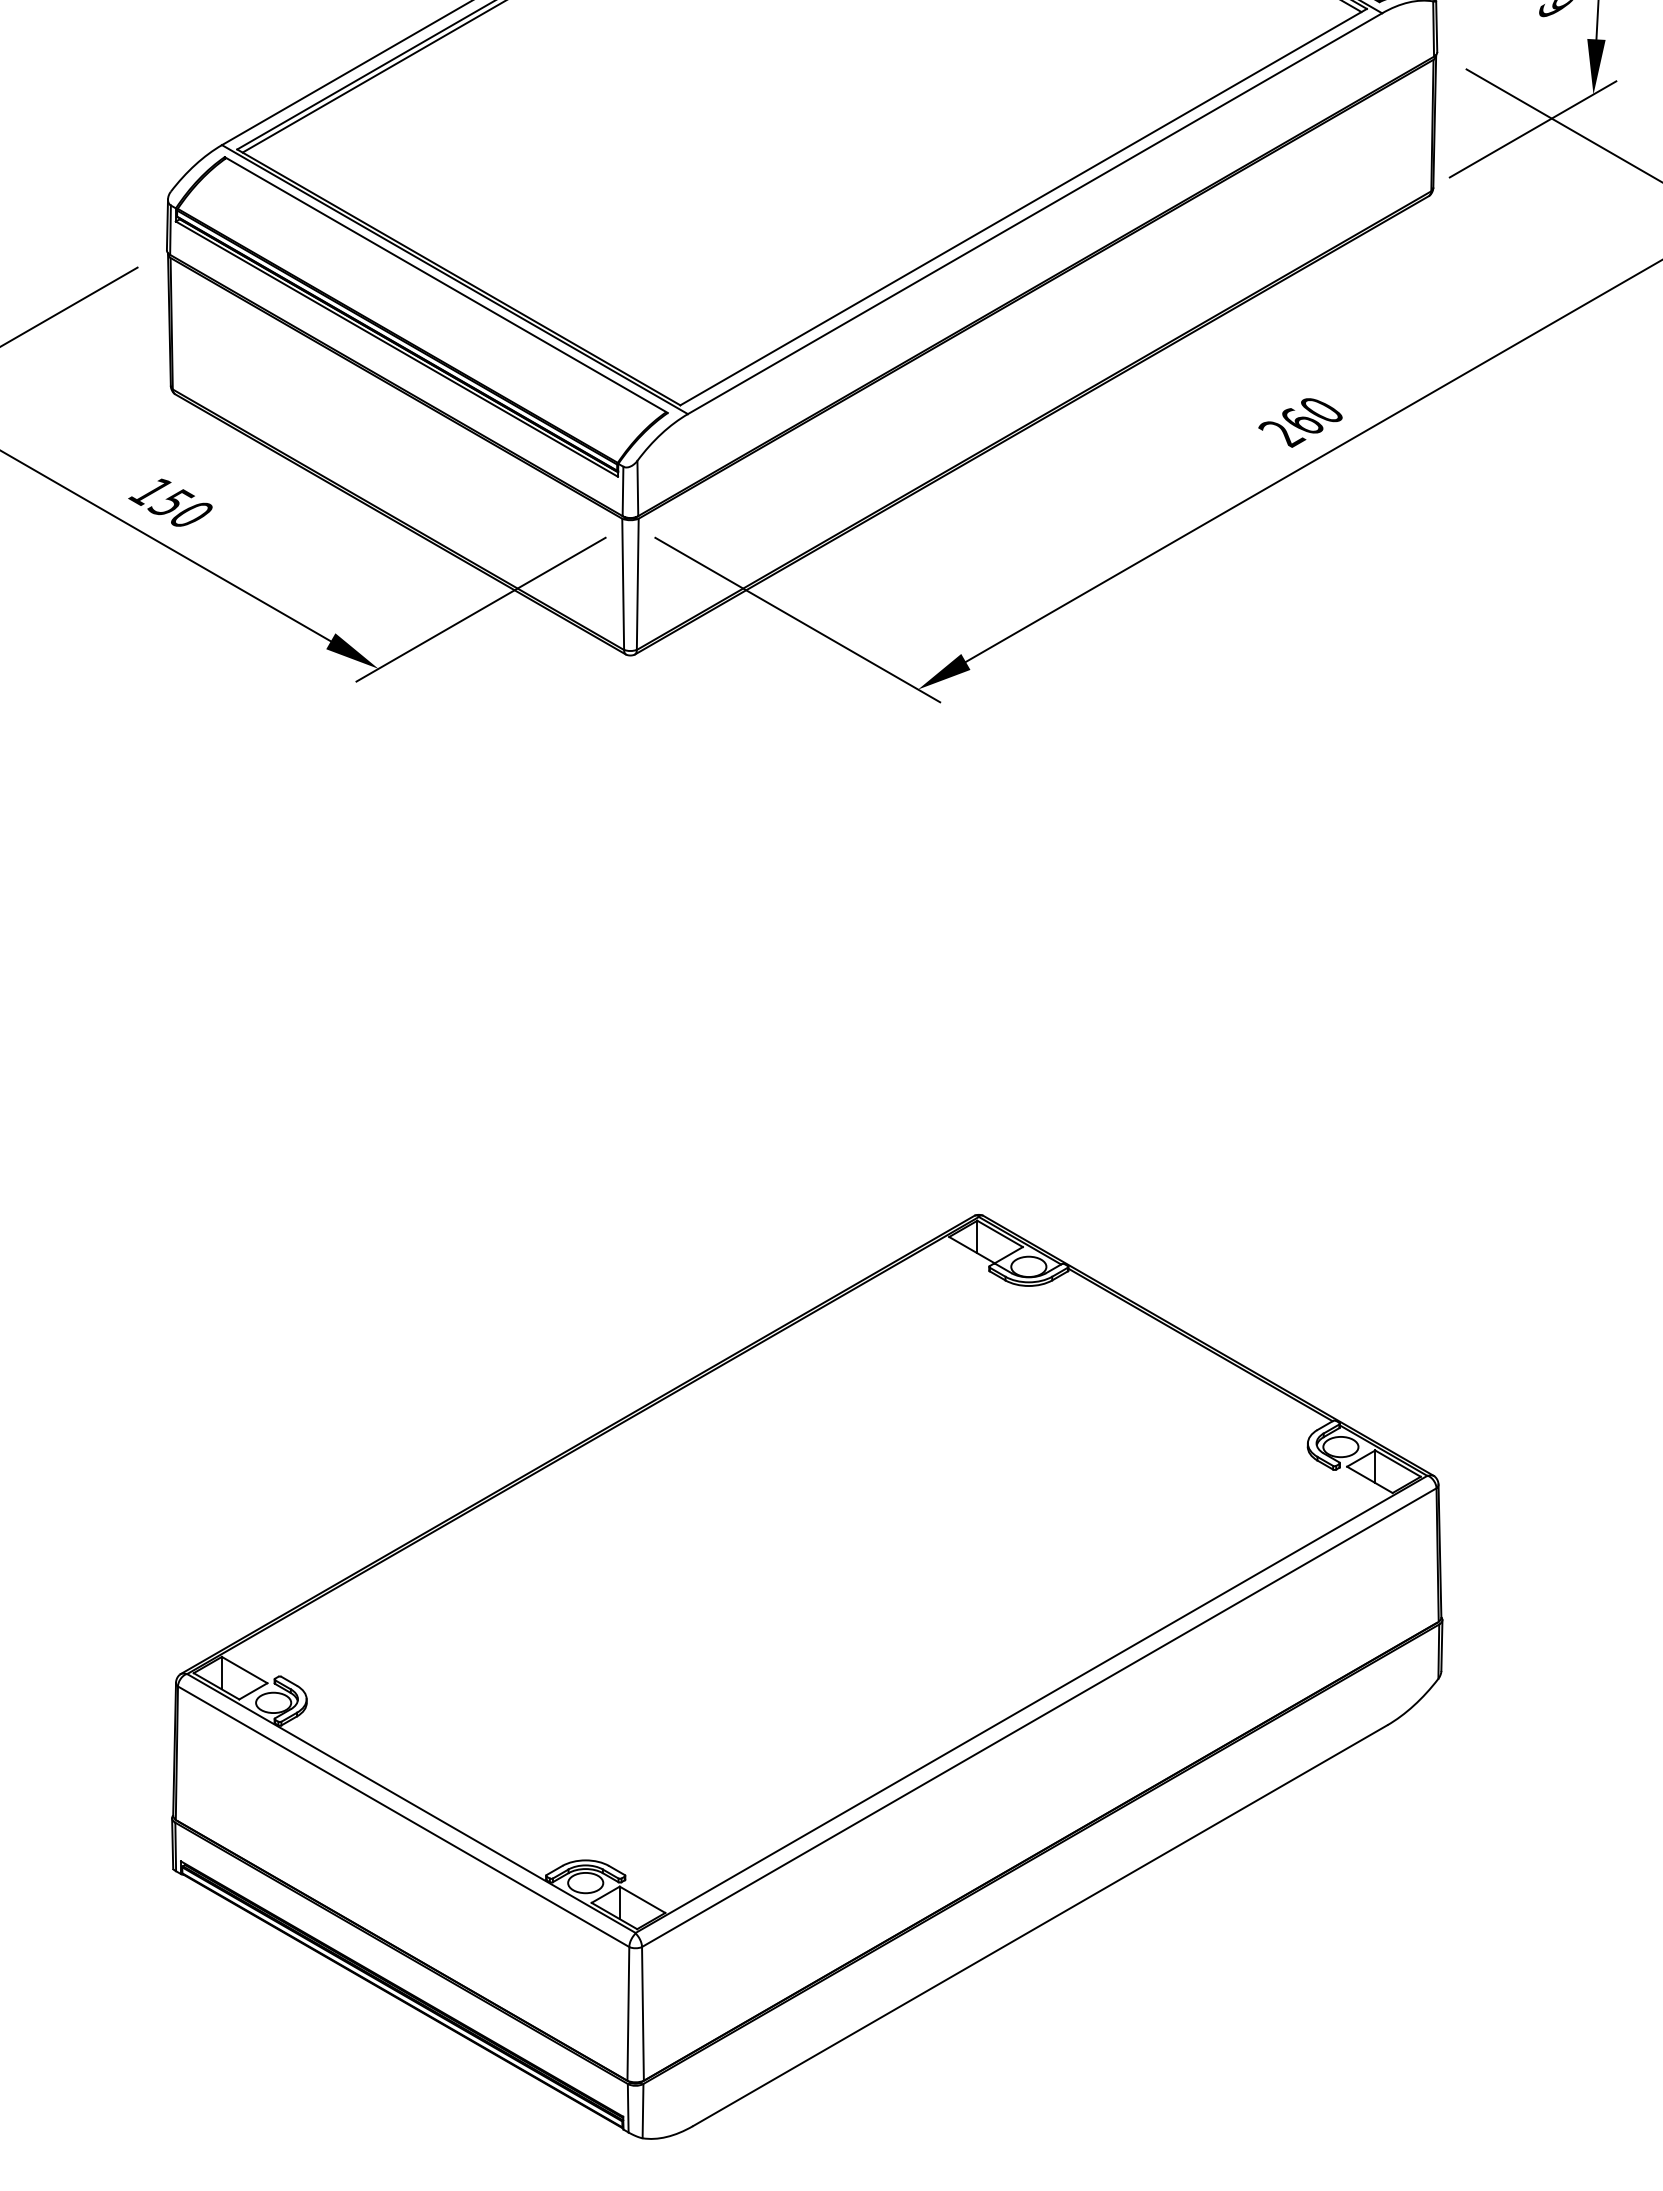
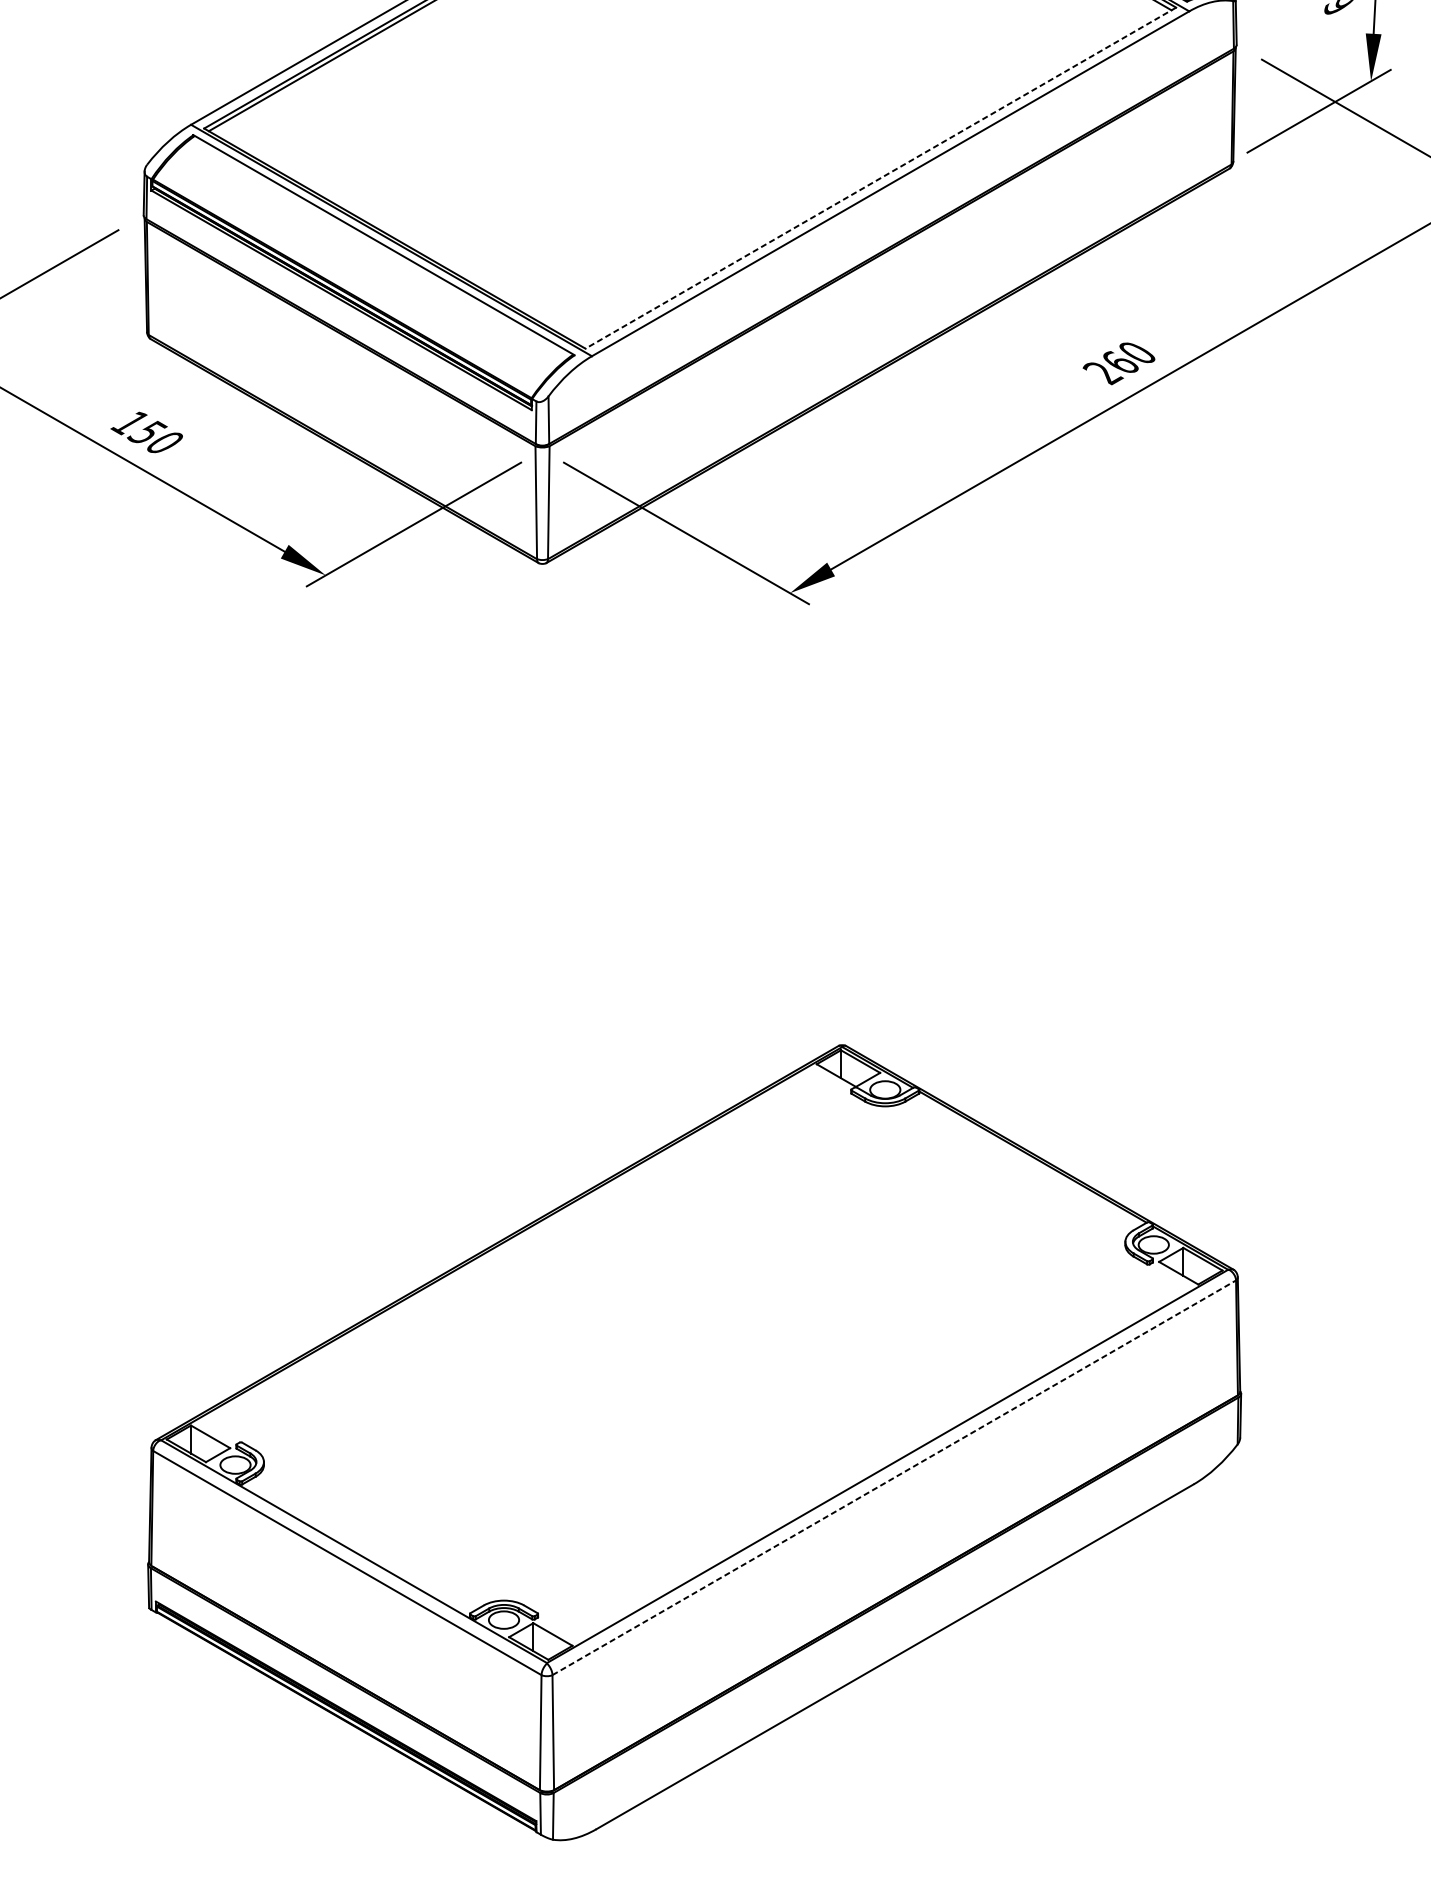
line: (1023, 207) -> (880, 178), solid -> dashed
line: (1039, 1717) -> (894, 1477), solid -> dashed

